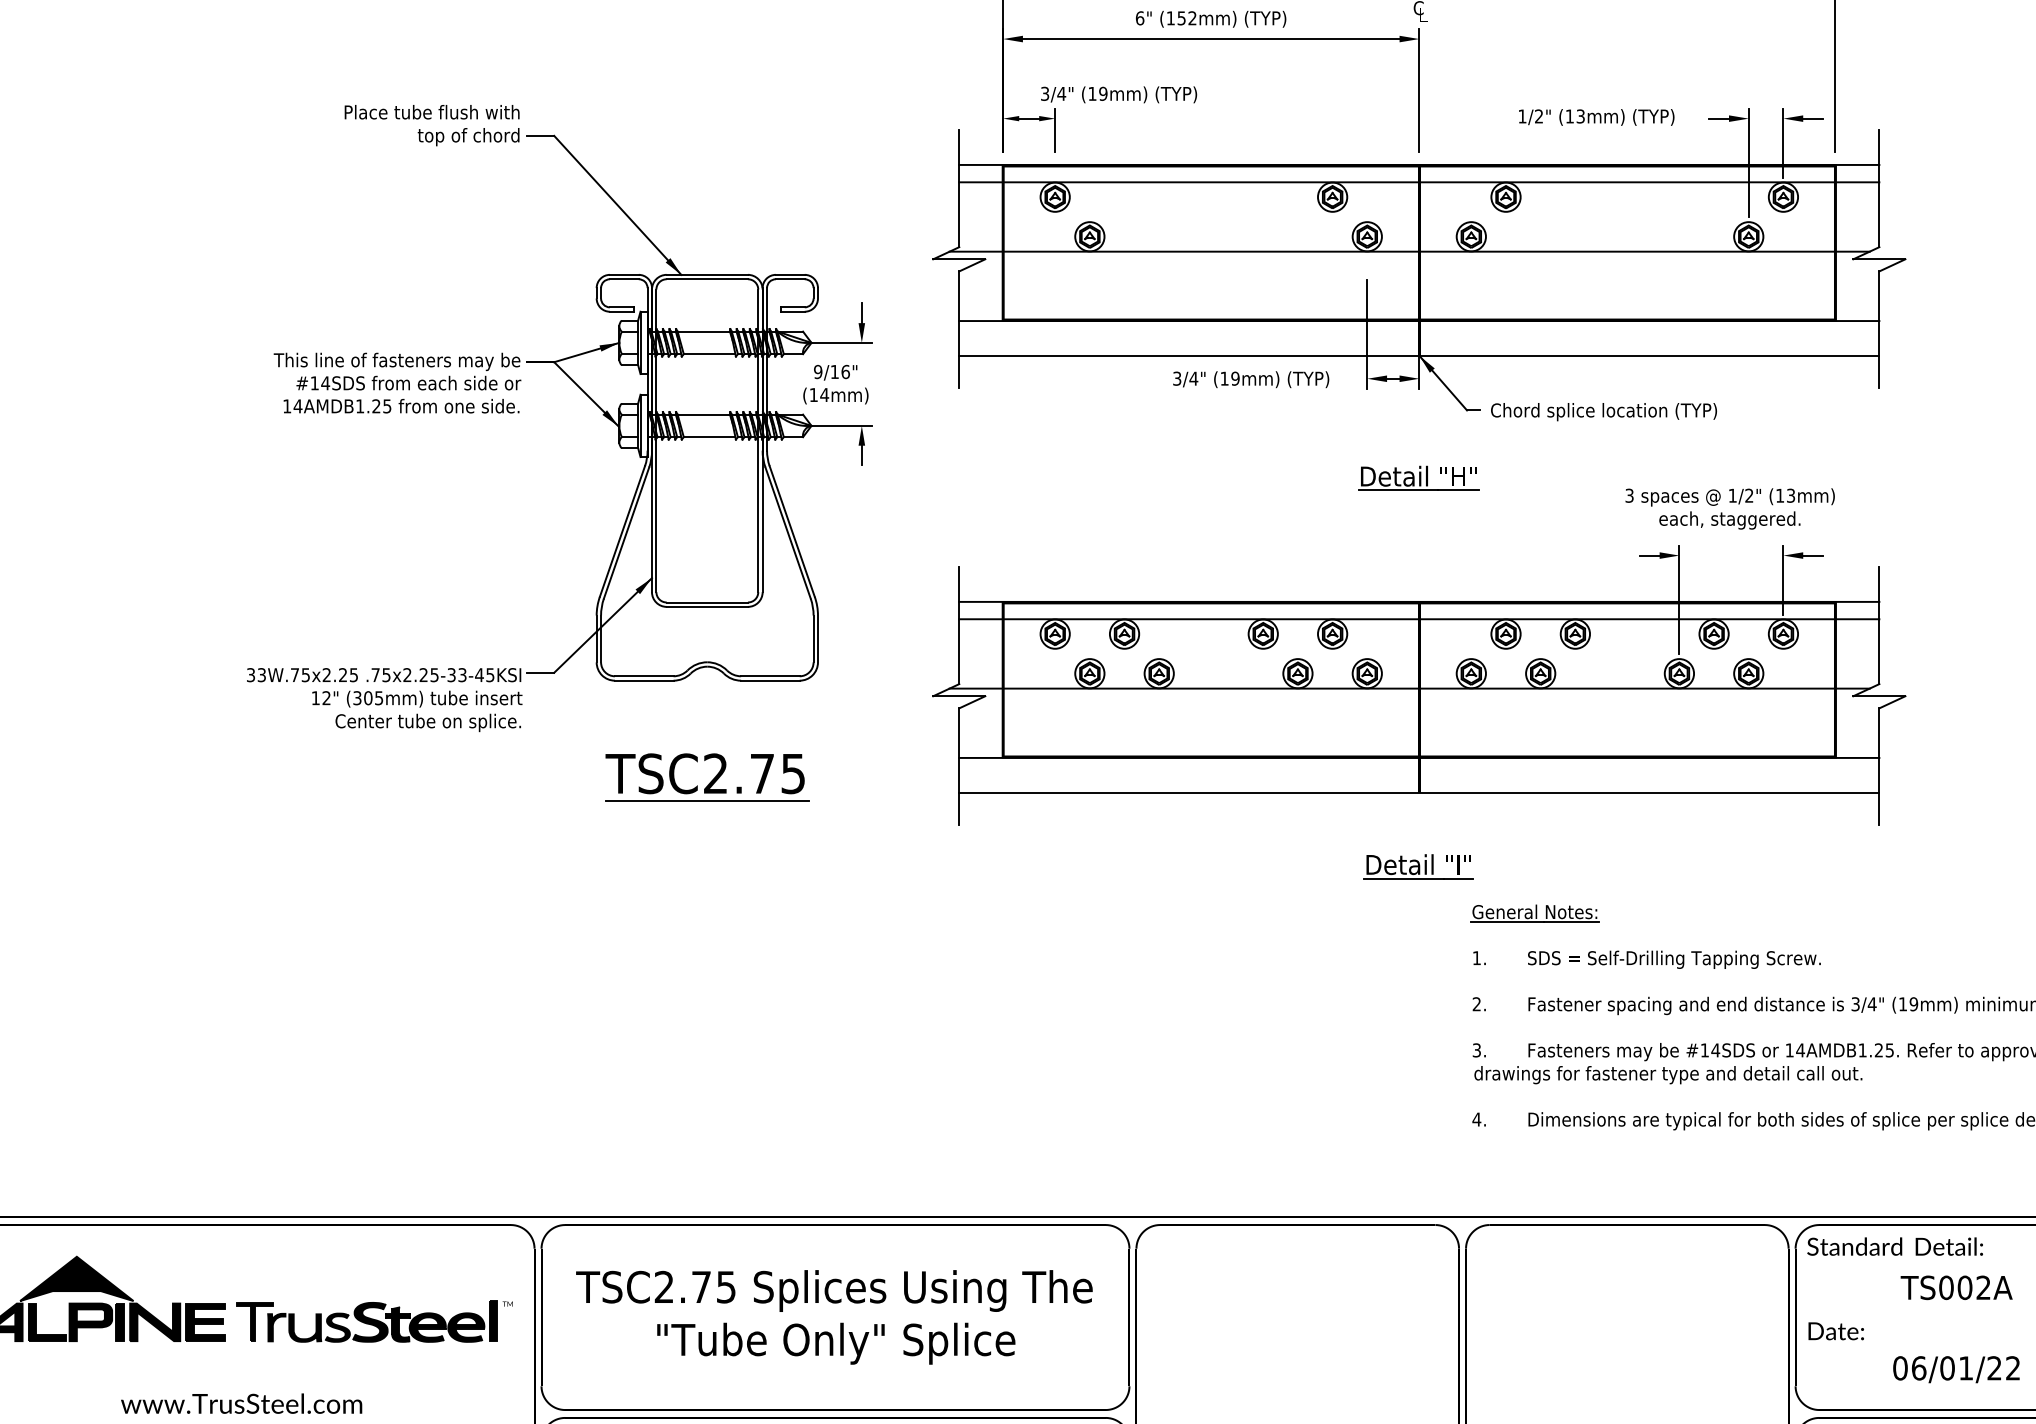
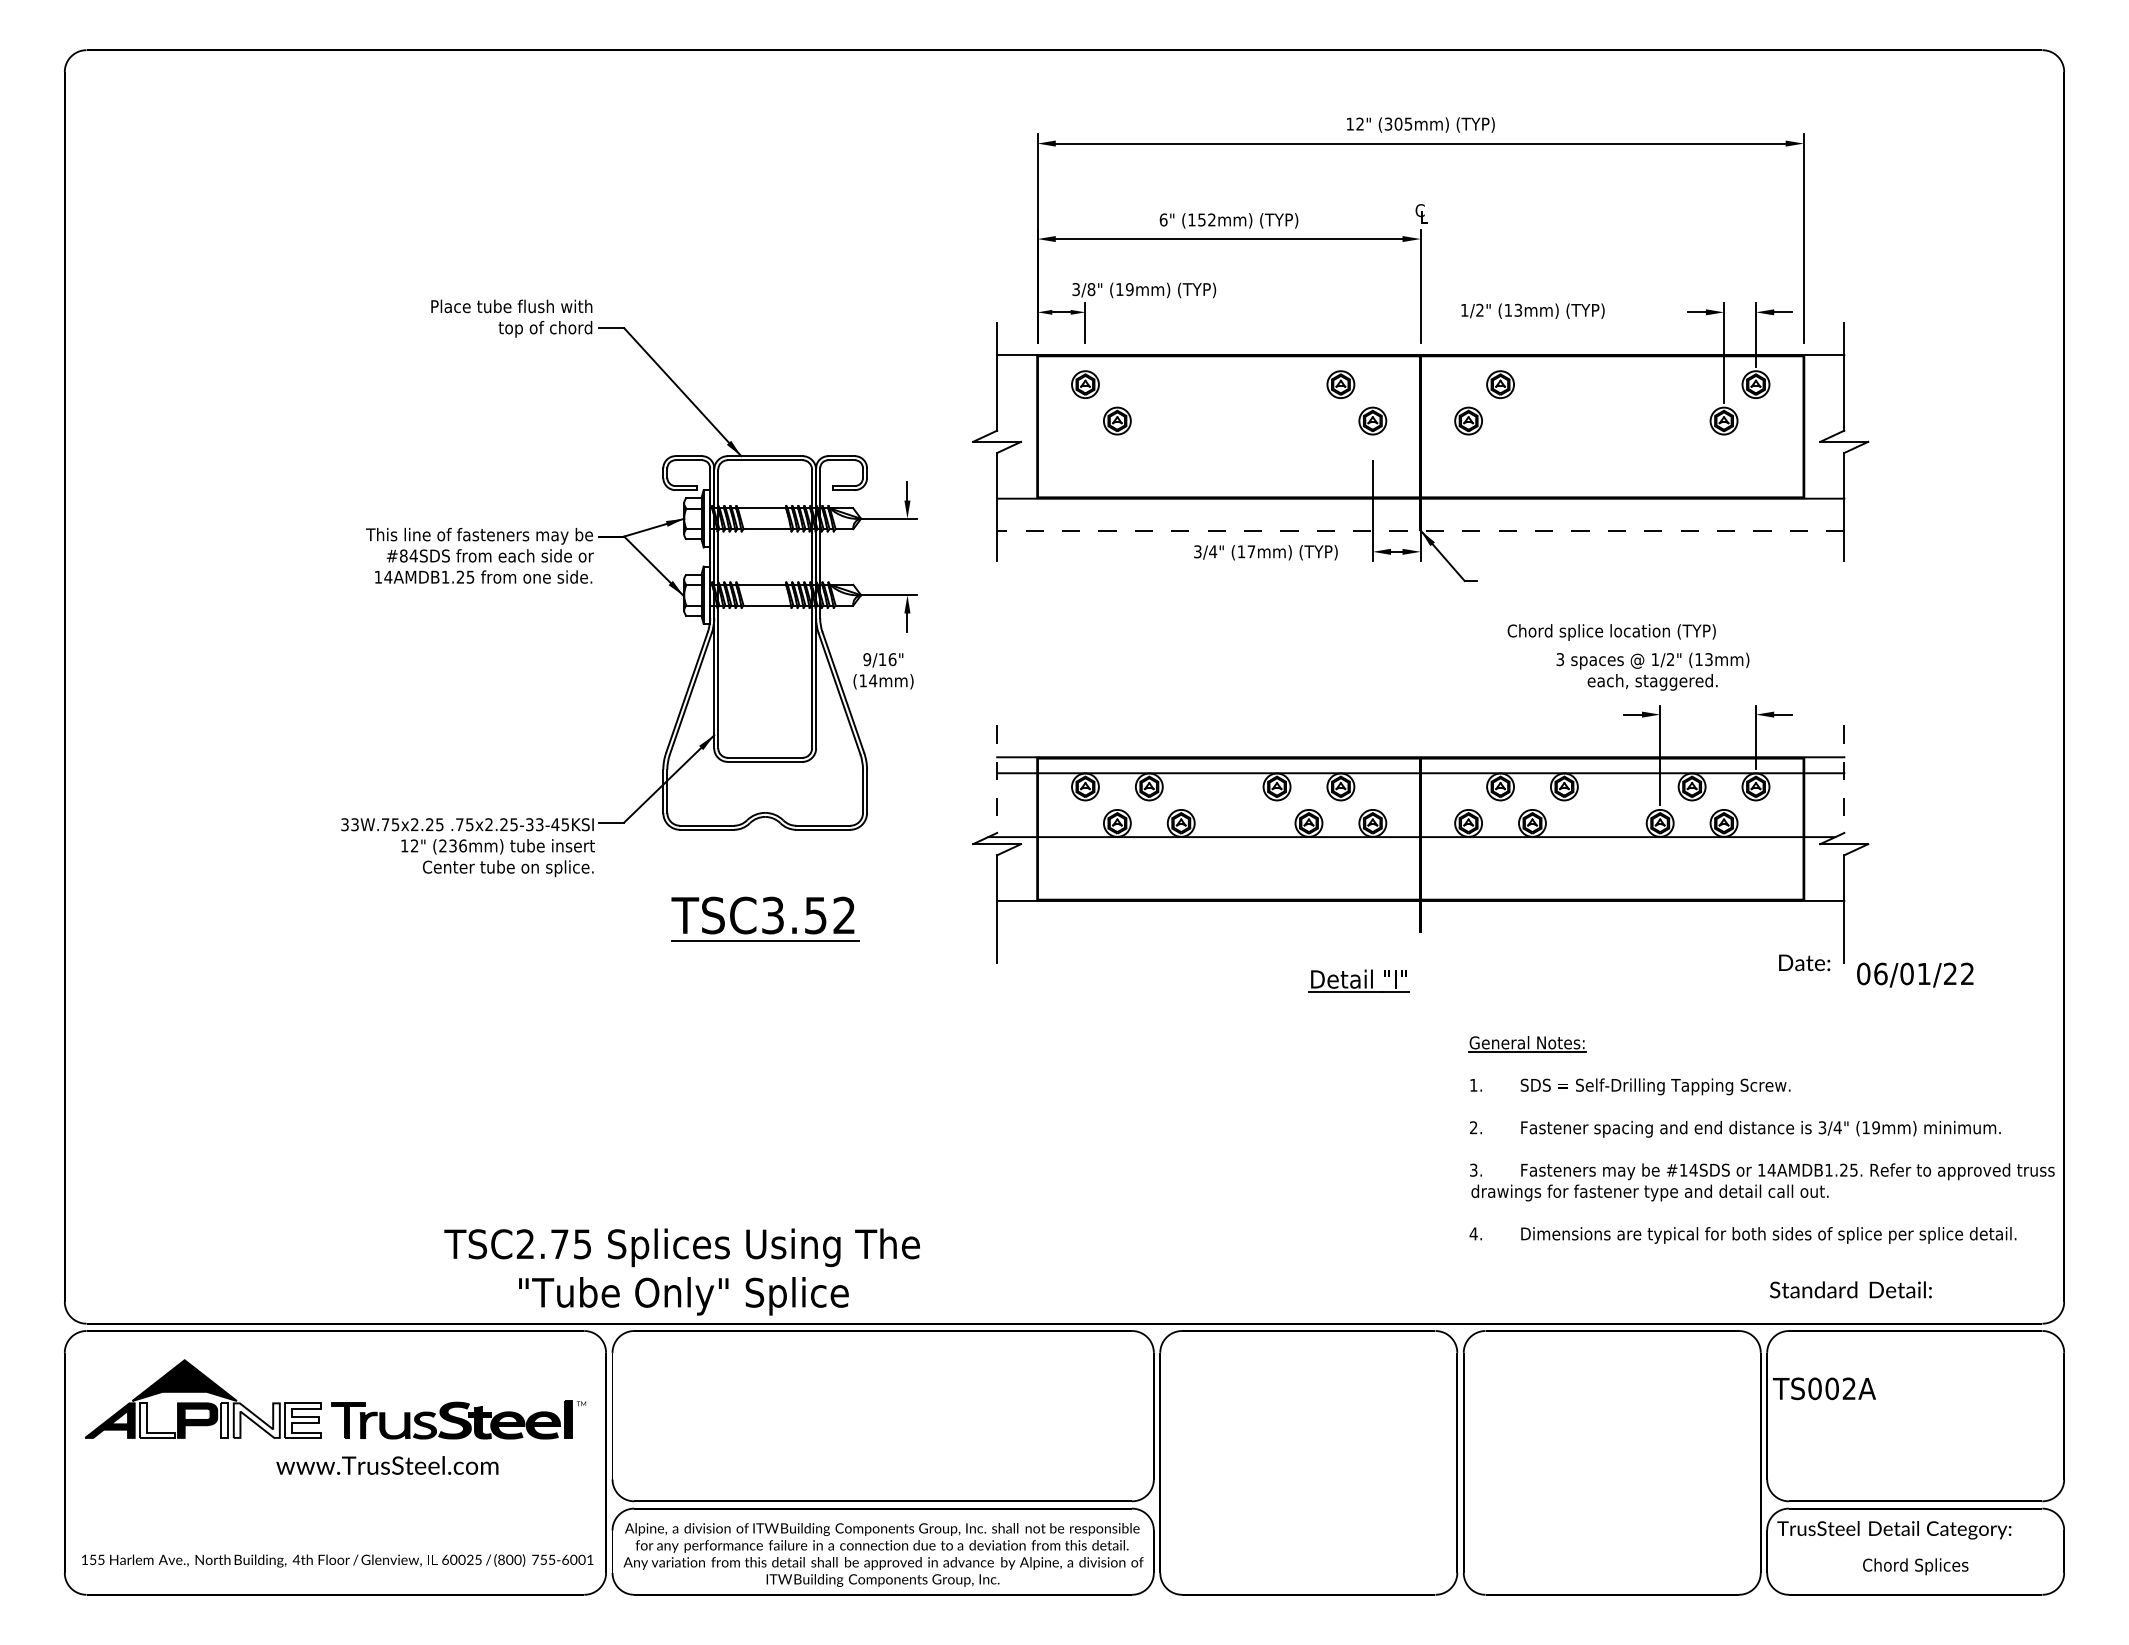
text: (1061, 93) -> (1091, 289), 3/4" -> 3/8"
text: (1596, 116) -> (1532, 310), moved
line: (1419, 181) -> (1420, 370), removed
line: (1409, 251) -> (1411, 434), removed
line: (1419, 355) -> (1420, 530), solid -> dashed
text: (1235, 378) -> (1251, 551), (19mm) -> (17mm)
text: (314, 382) -> (403, 555), #14SDS -> #84SDS
text: (835, 384) -> (883, 671), moved
text: (1603, 412) -> (1611, 632), moved
part: (1419, 478) -> (1420, 643), removed
text: (1729, 508) -> (1652, 671), moved
line: (959, 626) -> (997, 779), solid -> dashed
line: (1879, 626) -> (1844, 779), solid -> dashed
text: (367, 697) -> (452, 845), (305mm) -> (236mm)
text: (754, 773) -> (808, 915), TSC2.75 -> TSC3.52
line: (1419, 792) -> (1420, 932), removed
part: (1417, 866) -> (1358, 980), moved
text: (1894, 1246) -> (1850, 1289), moved
text: (1956, 1287) -> (1824, 1388), moved
text: (833, 1316) -> (681, 1271), moved
fill: (47, 1322) -> (157, 1420), removed
fill: (120, 1322) -> (224, 1420), removed
fill: (154, 1322) -> (256, 1420), removed
fill: (204, 1322) -> (302, 1420), removed
text: (1836, 1330) -> (1804, 962), moved
text: (1956, 1368) -> (1915, 974), moved
text: (241, 1403) -> (387, 1465), moved

